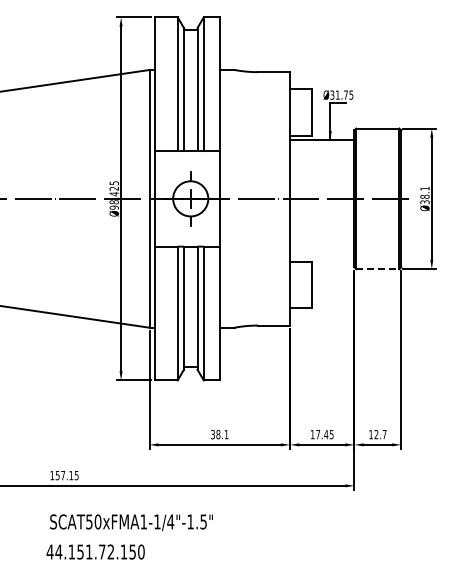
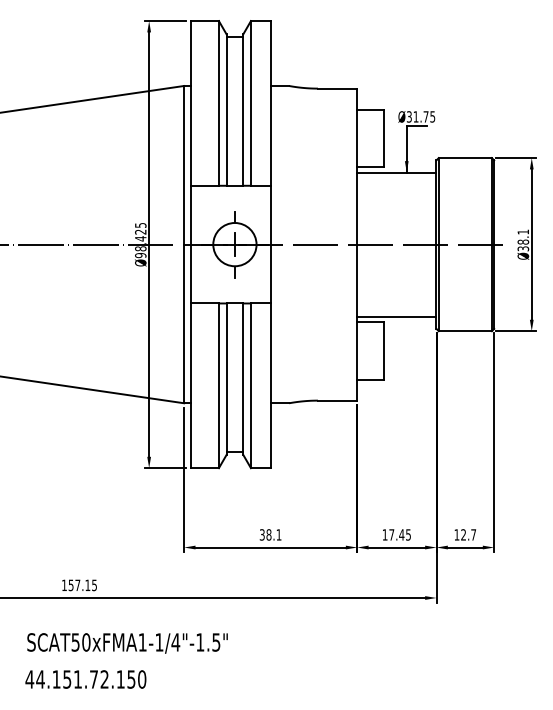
line: (322, 257) -> (397, 316), added
line: (377, 269) -> (464, 331), dashed -> solid
text: (131, 522) -> (127, 643), moved
text: (95, 551) -> (85, 678), moved

